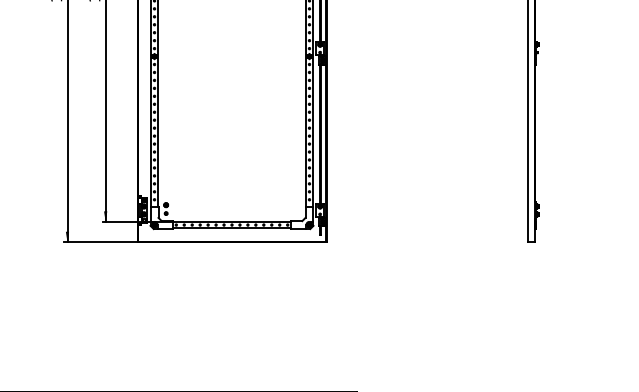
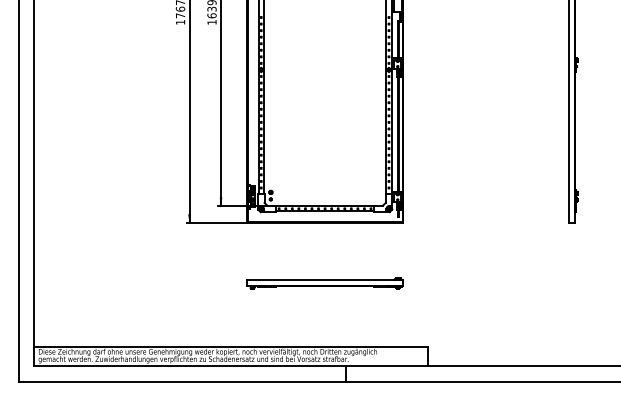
part: (231, 315) -> (324, 283), added

